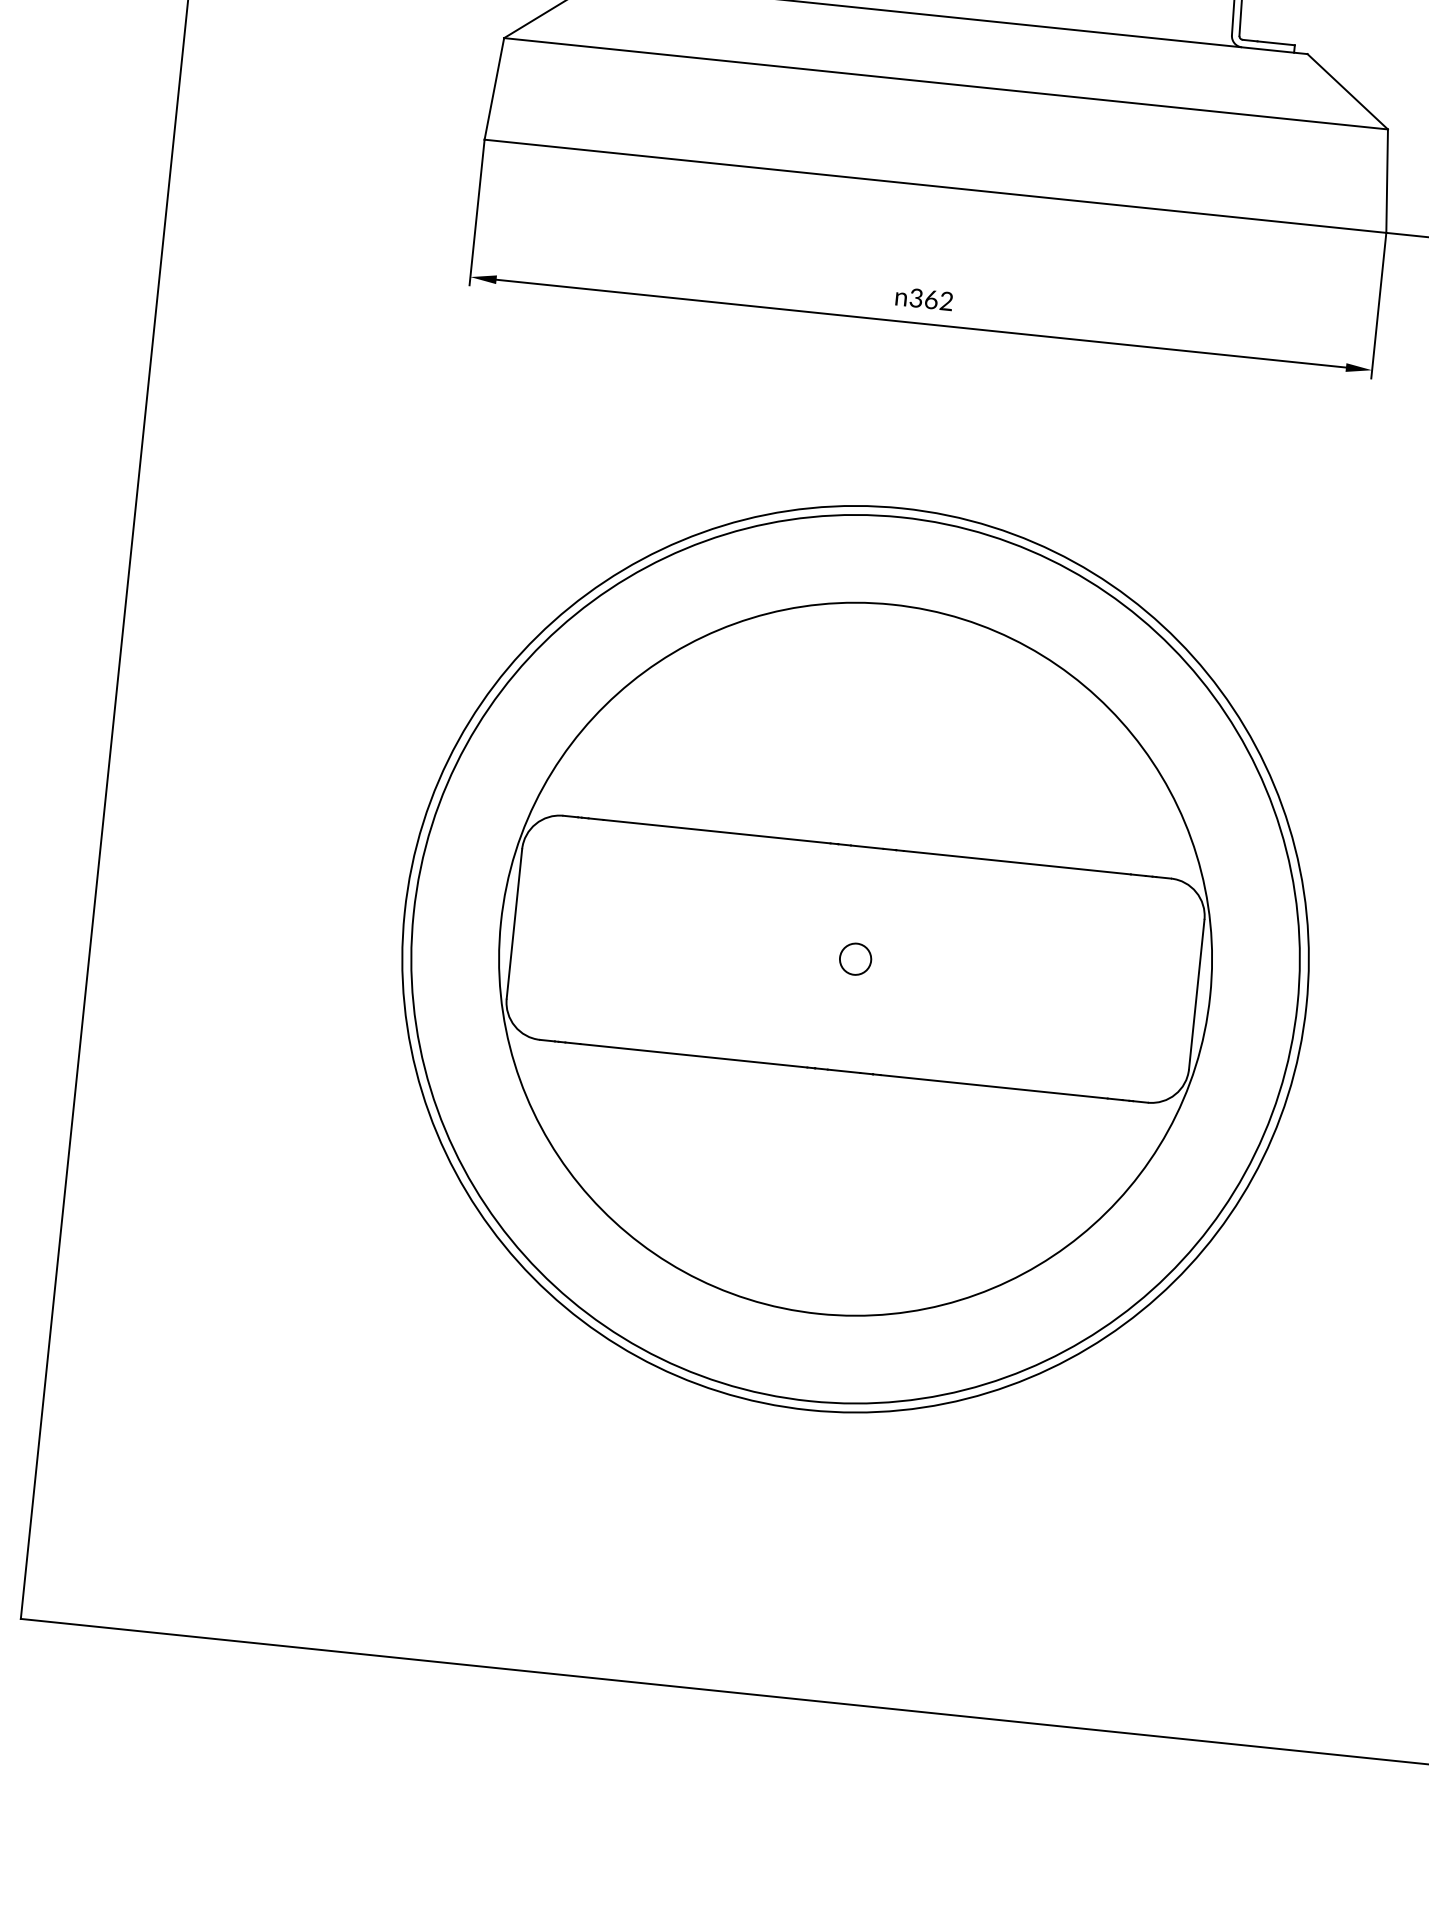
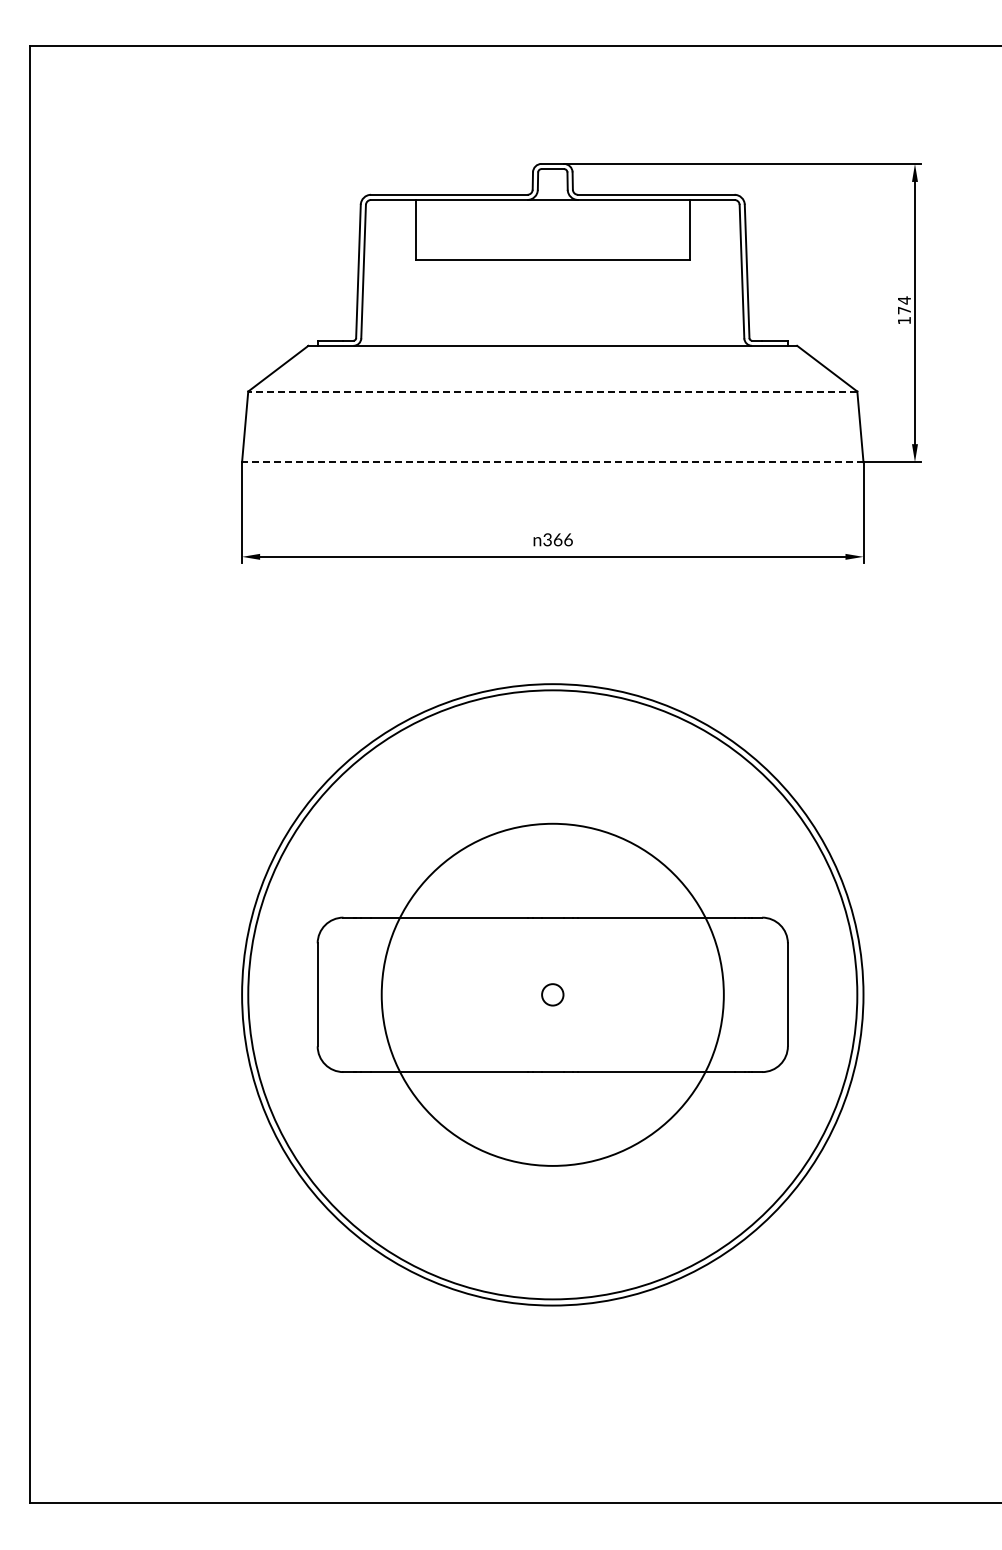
line: (945, 83) -> (552, 391), solid -> dashed
line: (934, 186) -> (552, 462), solid -> dashed
text: (946, 300) -> (568, 539), 362 -> 366
circle: (855, 958) -> (552, 994), size x0.7

